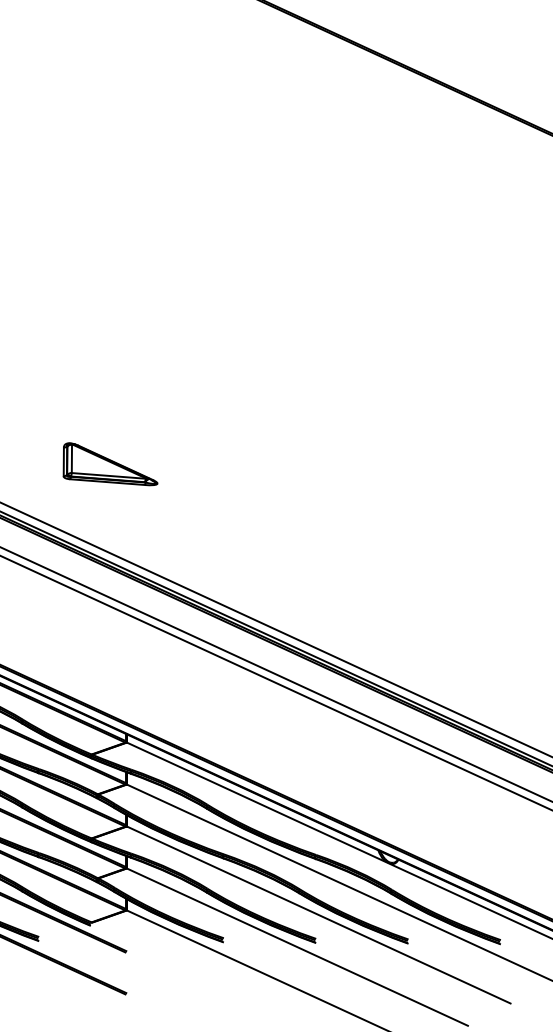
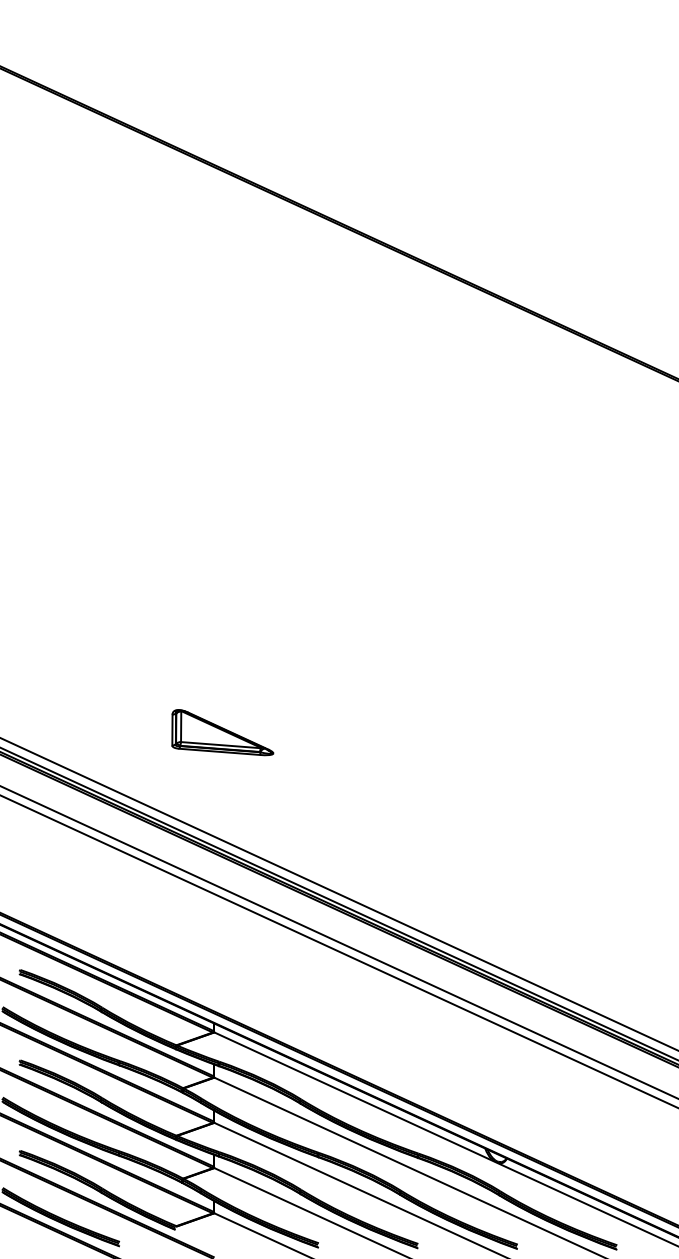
part: (110, 464) -> (222, 732), moved

